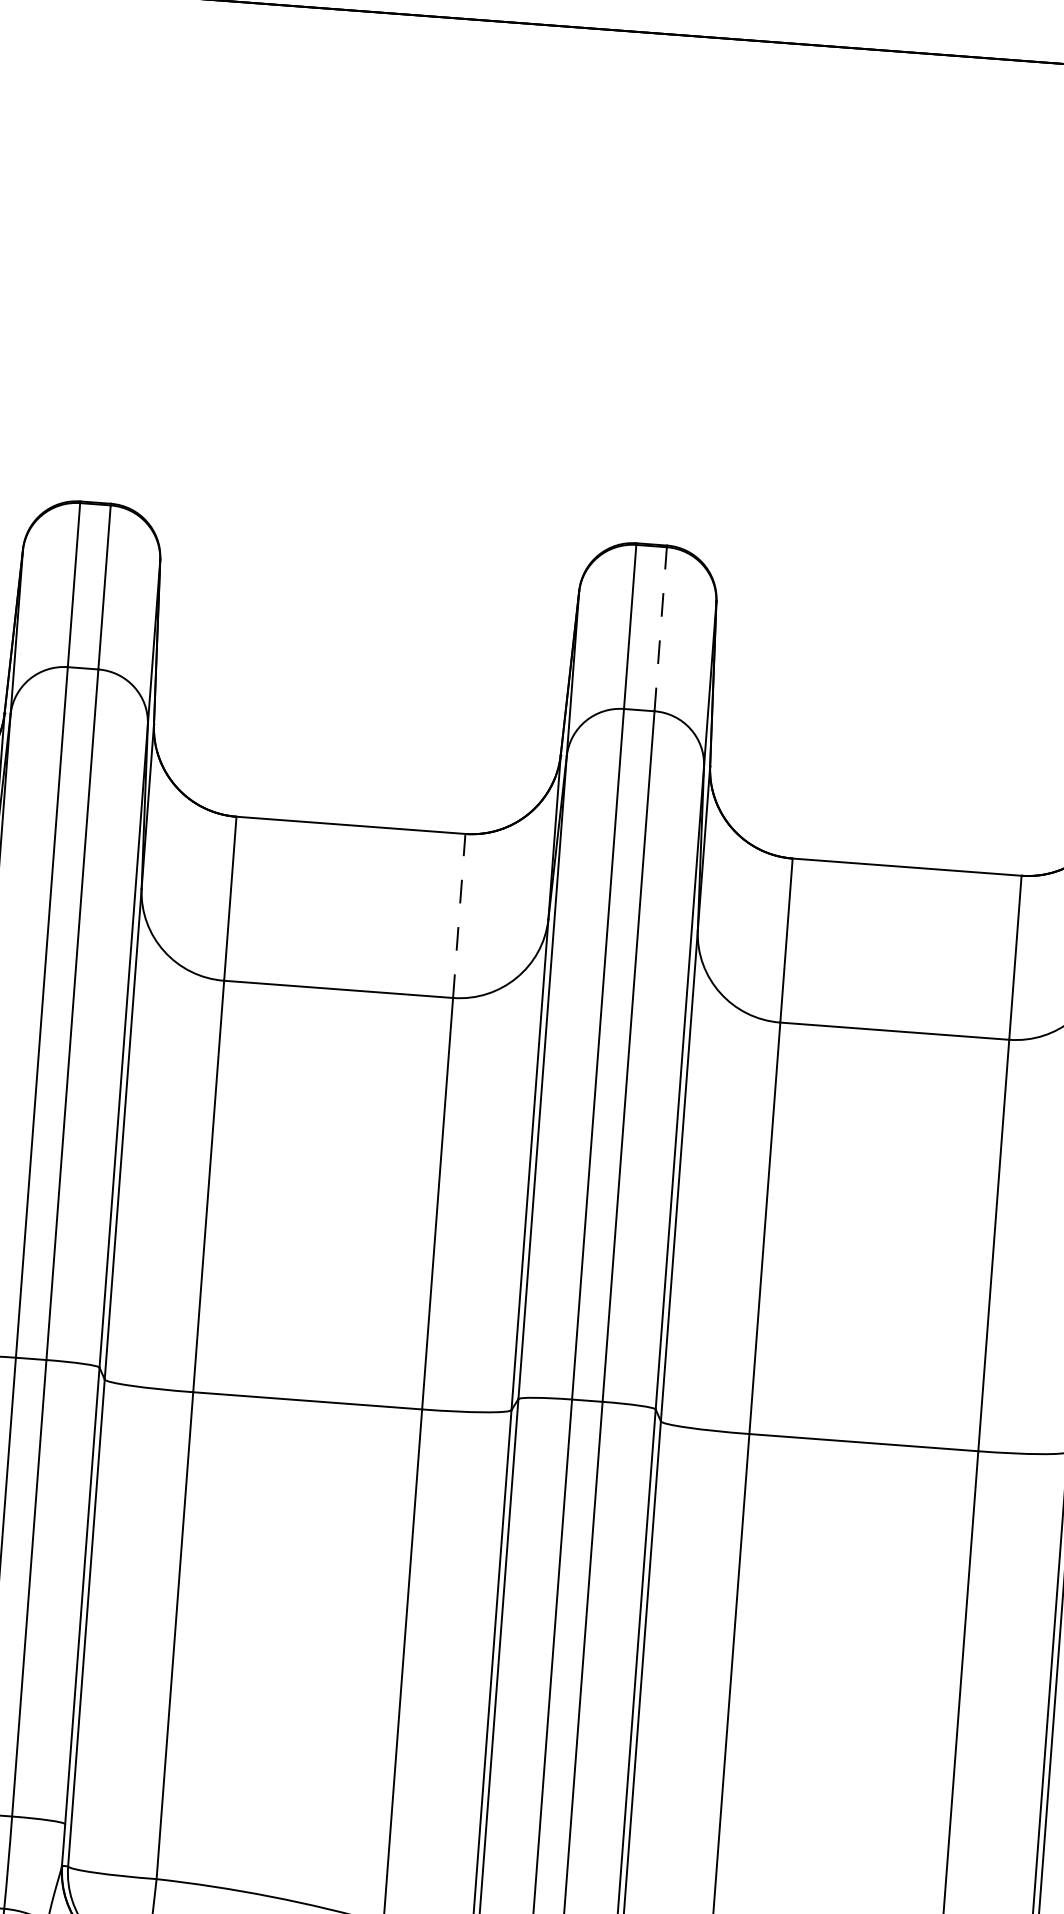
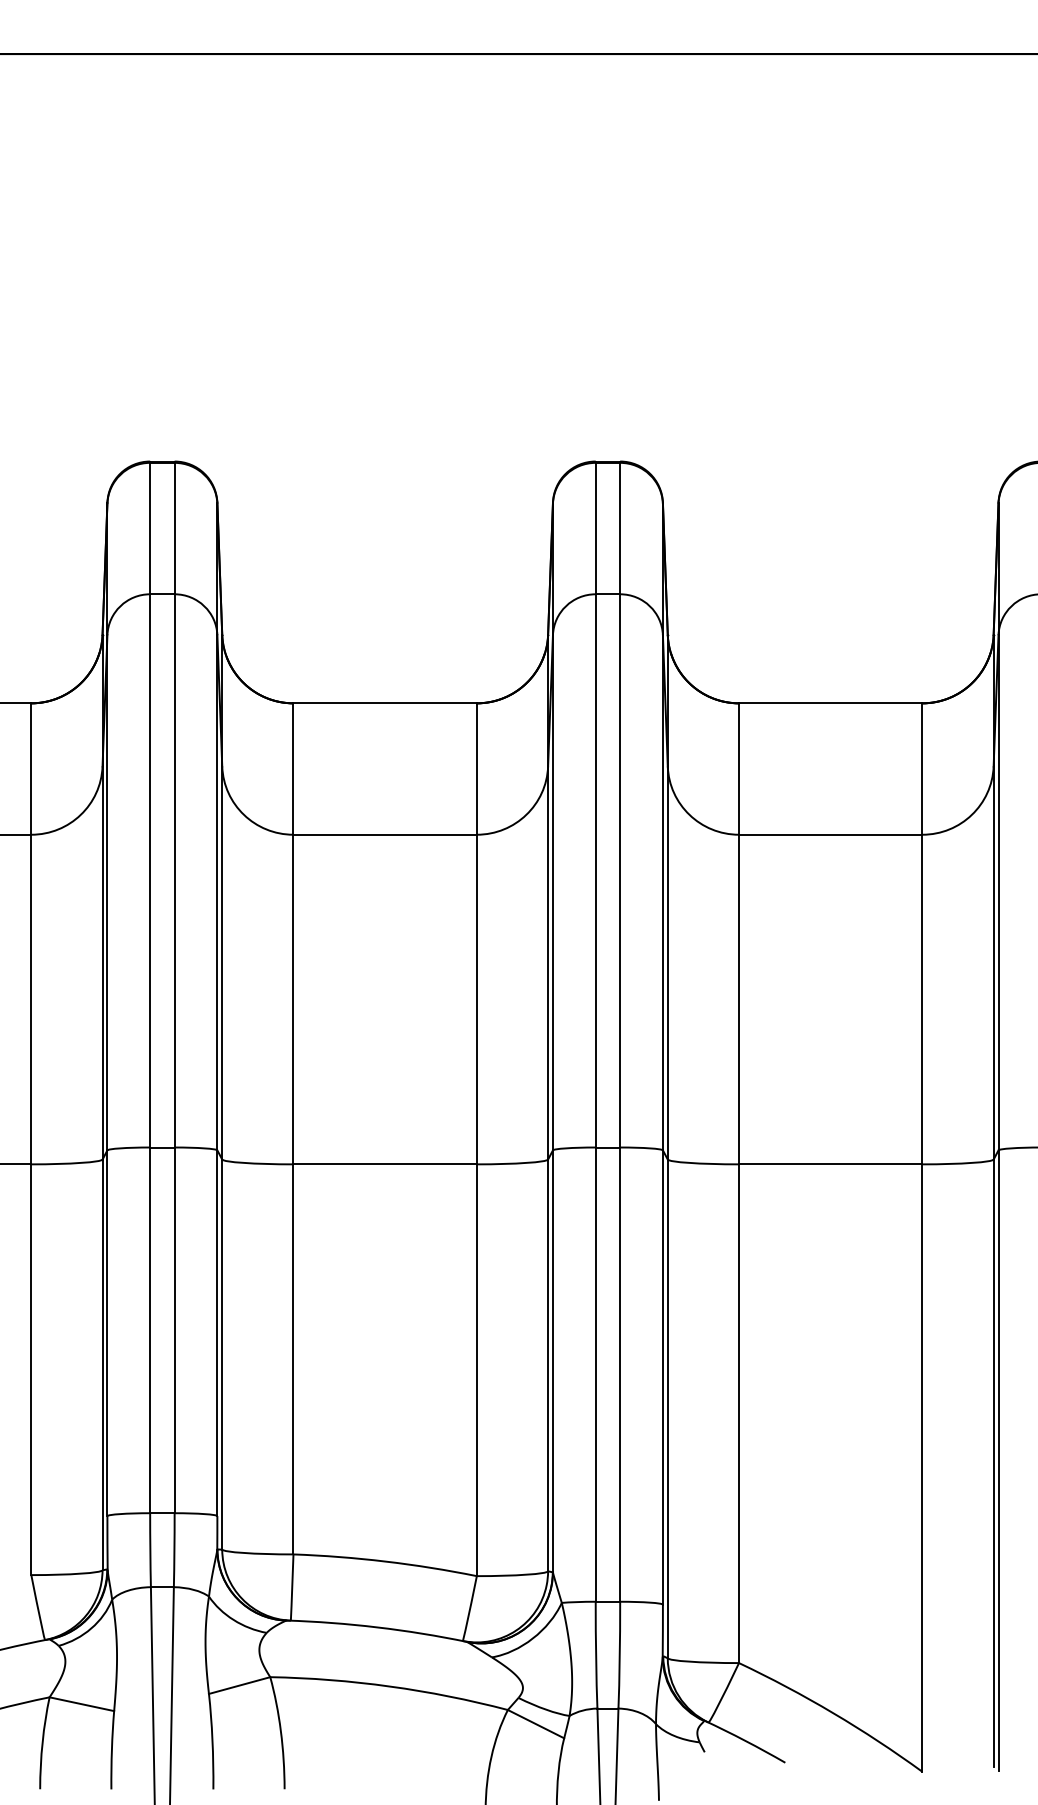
line: (661, 629) -> (620, 528), dashed -> solid
line: (458, 916) -> (476, 769), dashed -> solid

